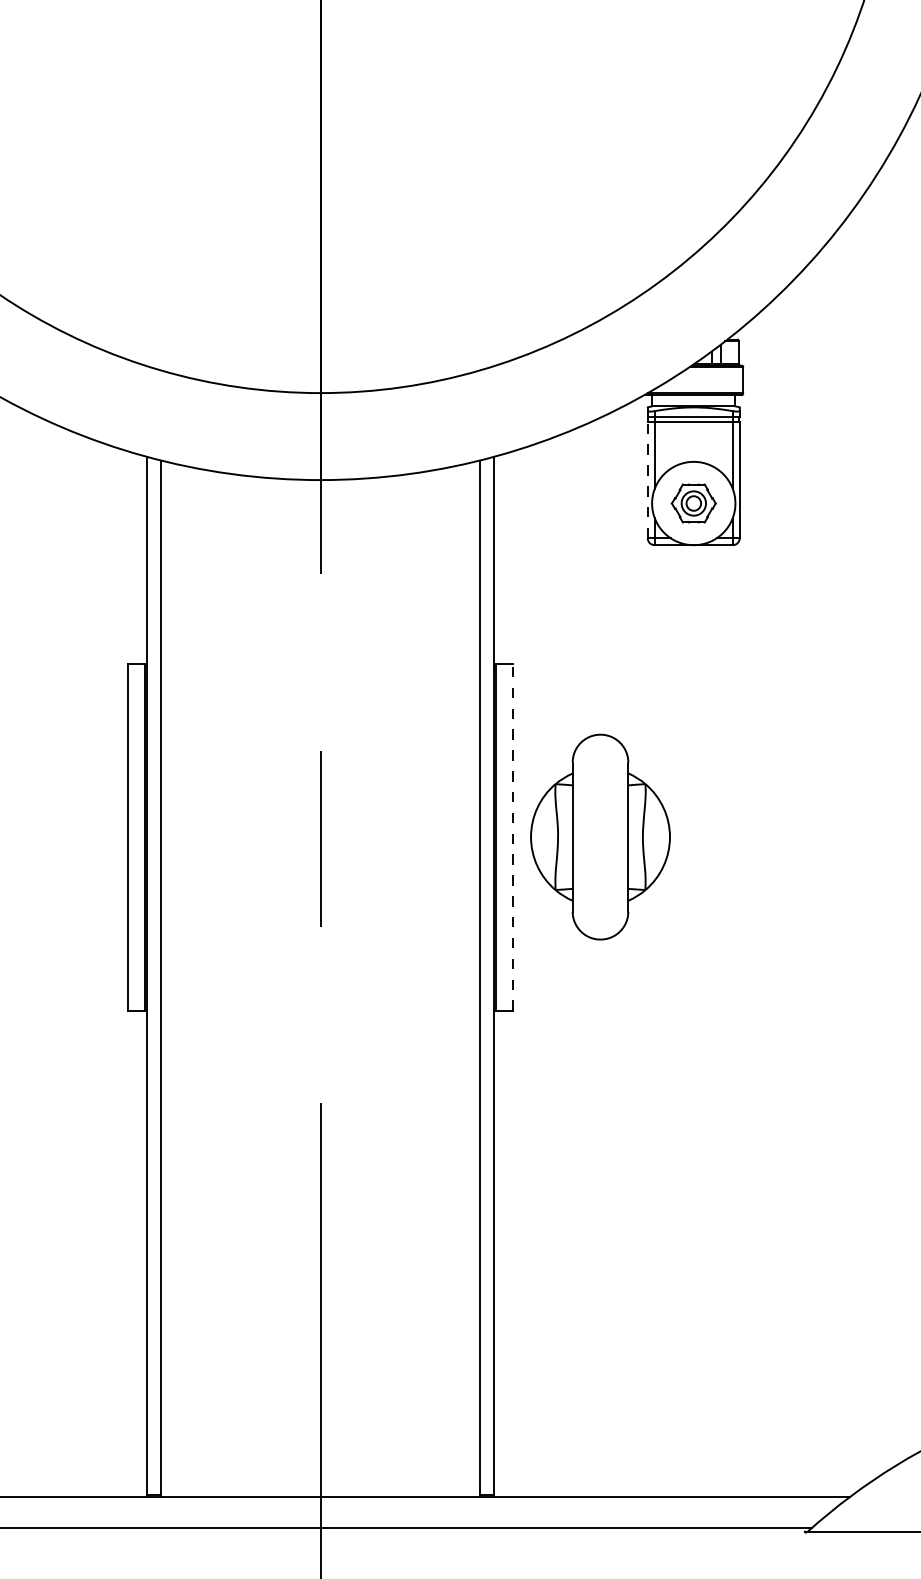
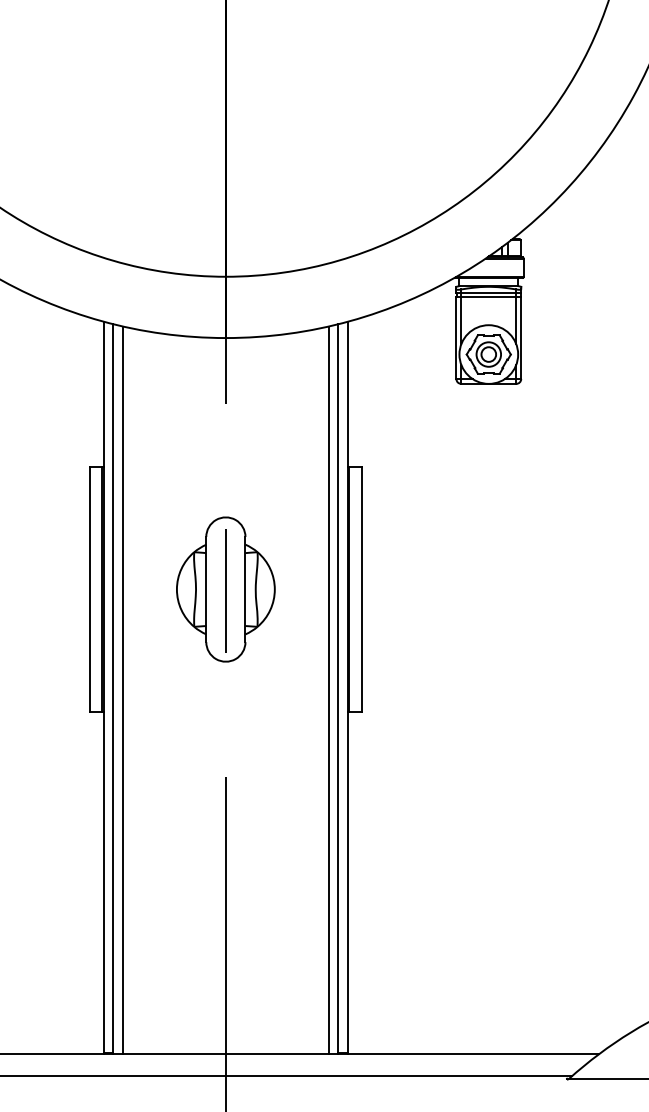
line: (647, 479) -> (456, 337), dashed -> solid
part: (693, 503) -> (488, 354), size x1.43
part: (600, 836) -> (225, 589), moved
line: (513, 837) -> (361, 589), dashed -> solid
line: (174, 979) -> (123, 689), added
line: (466, 979) -> (328, 689), added

